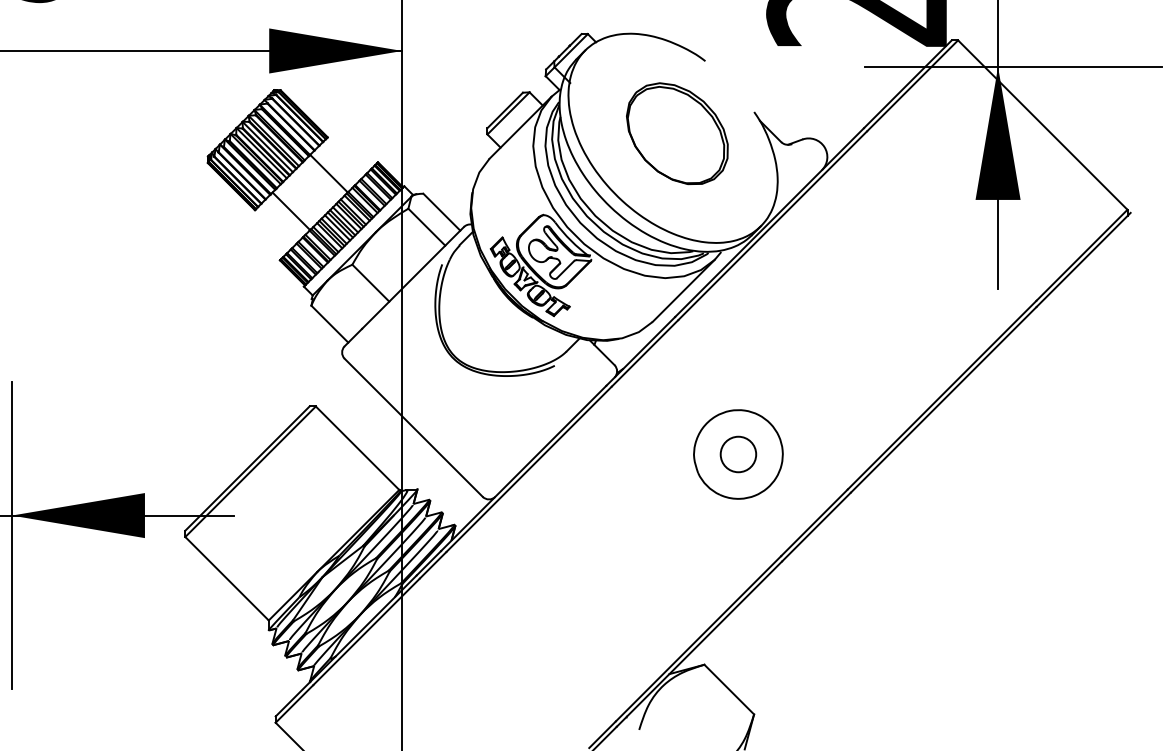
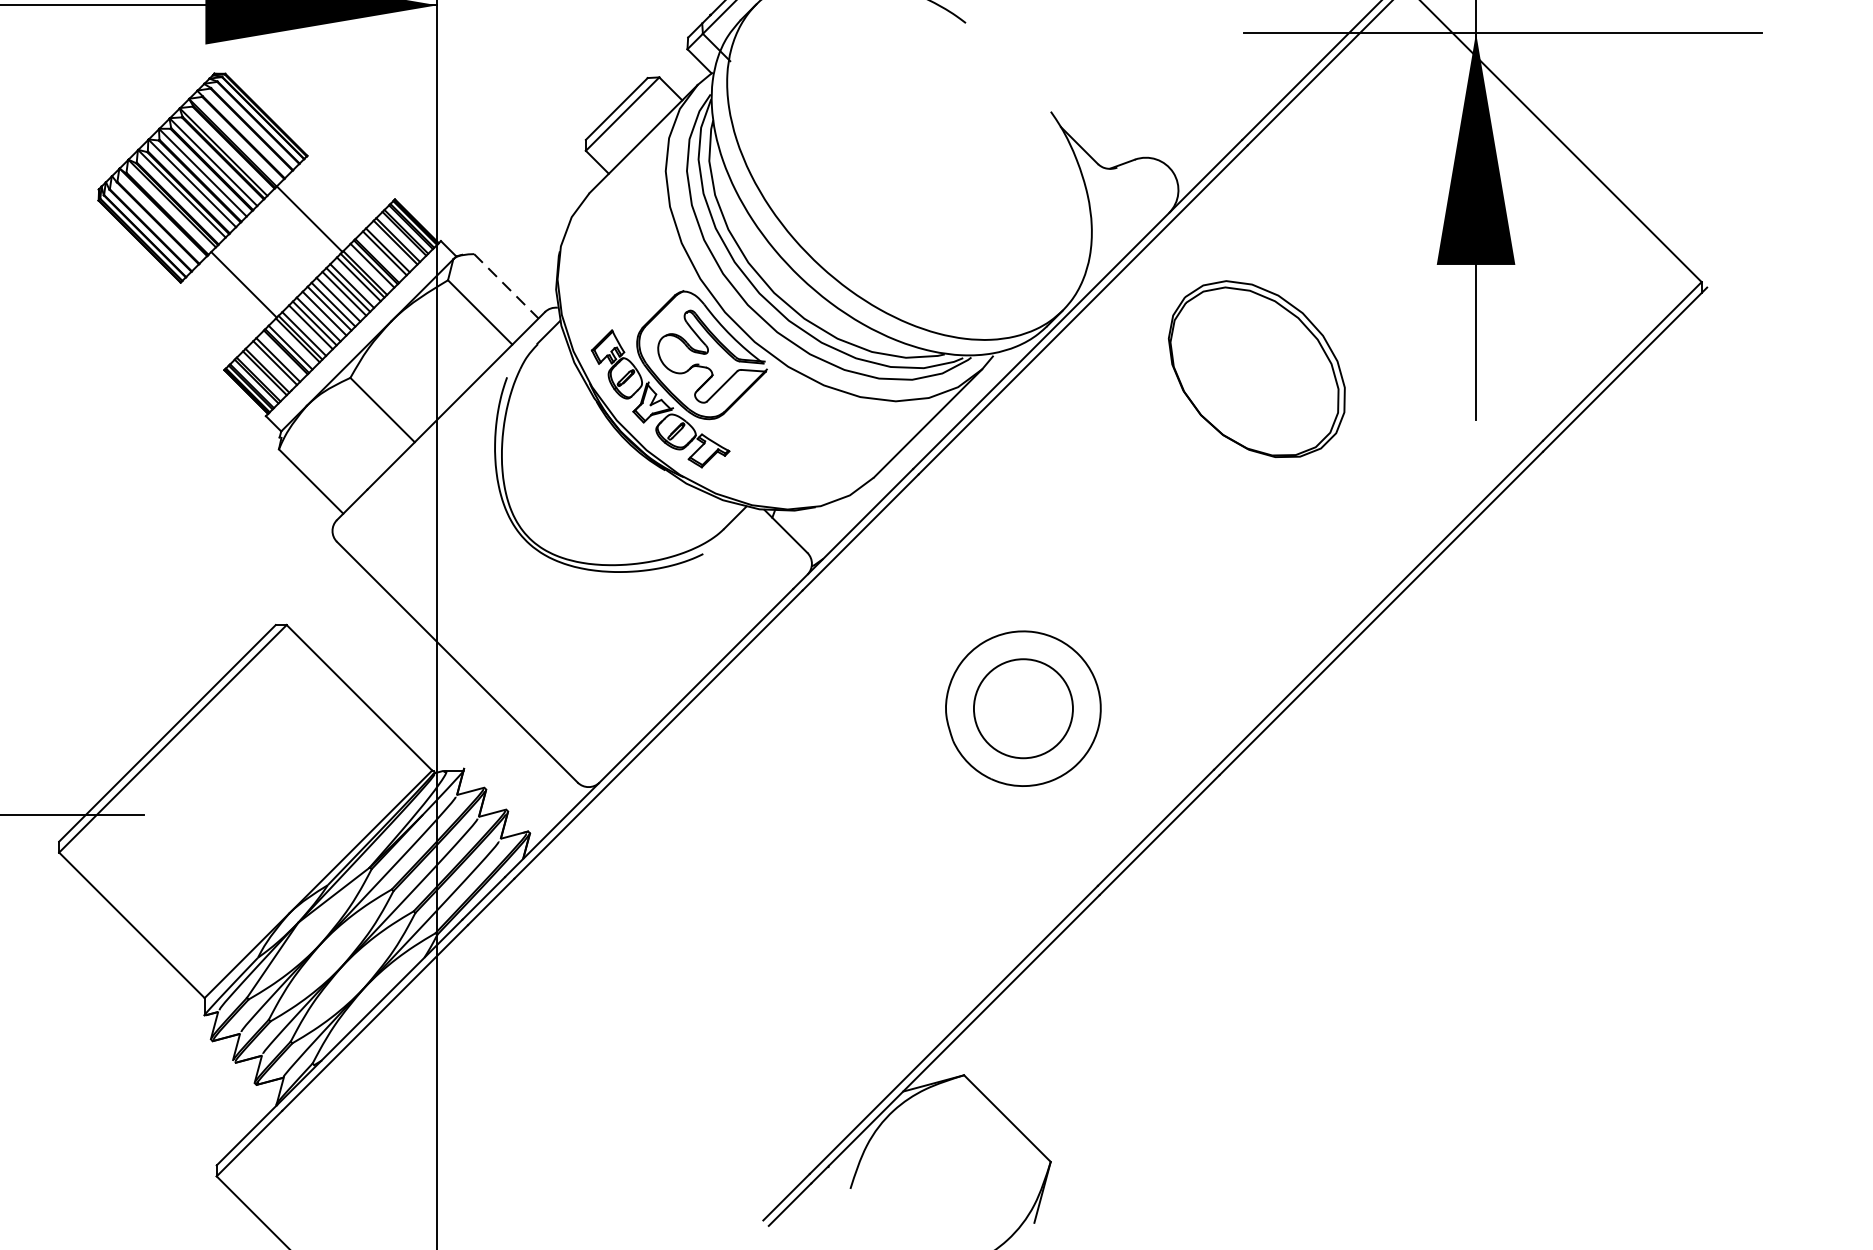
part: (677, 133) -> (1257, 368), moved
line: (442, 212) -> (507, 286), solid -> dashed
circle: (738, 454) -> (1023, 708), size x1.6

